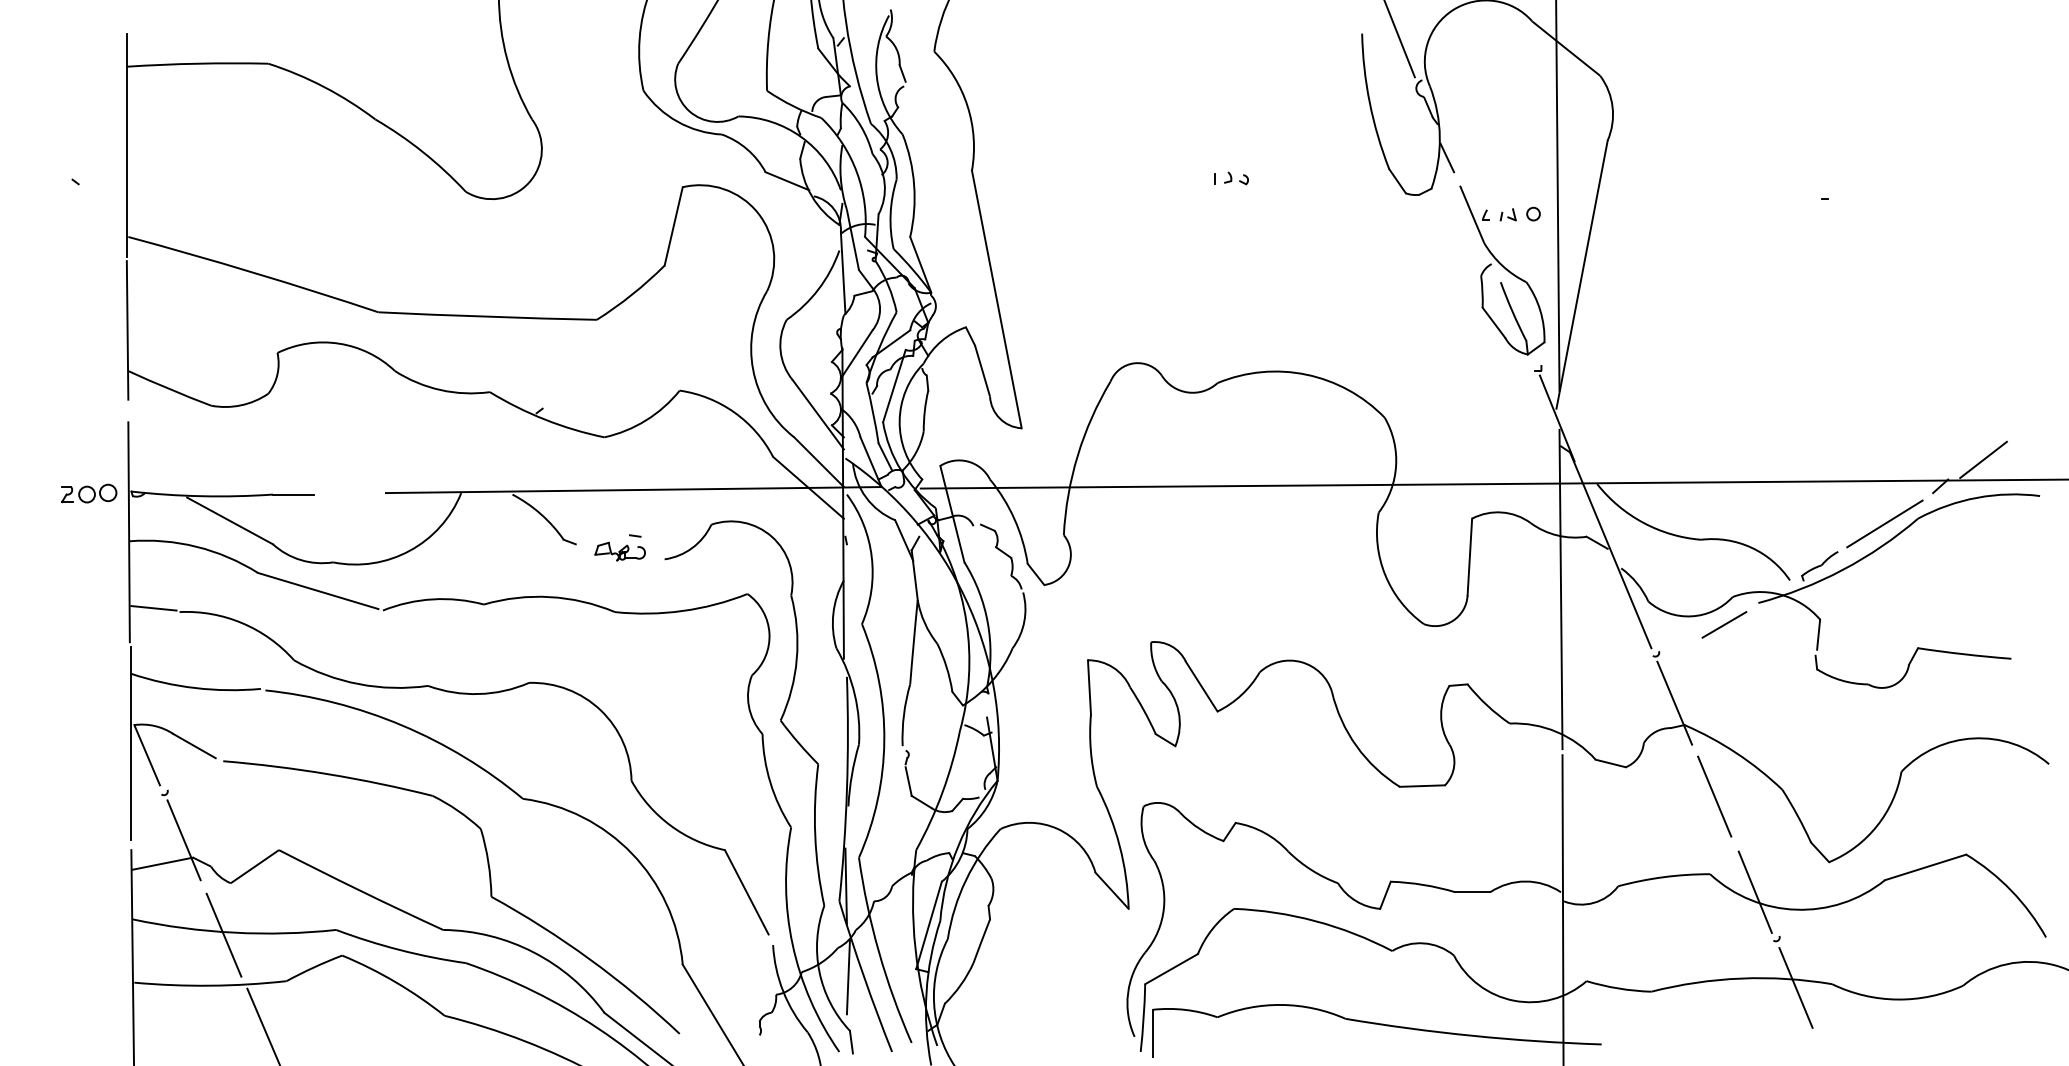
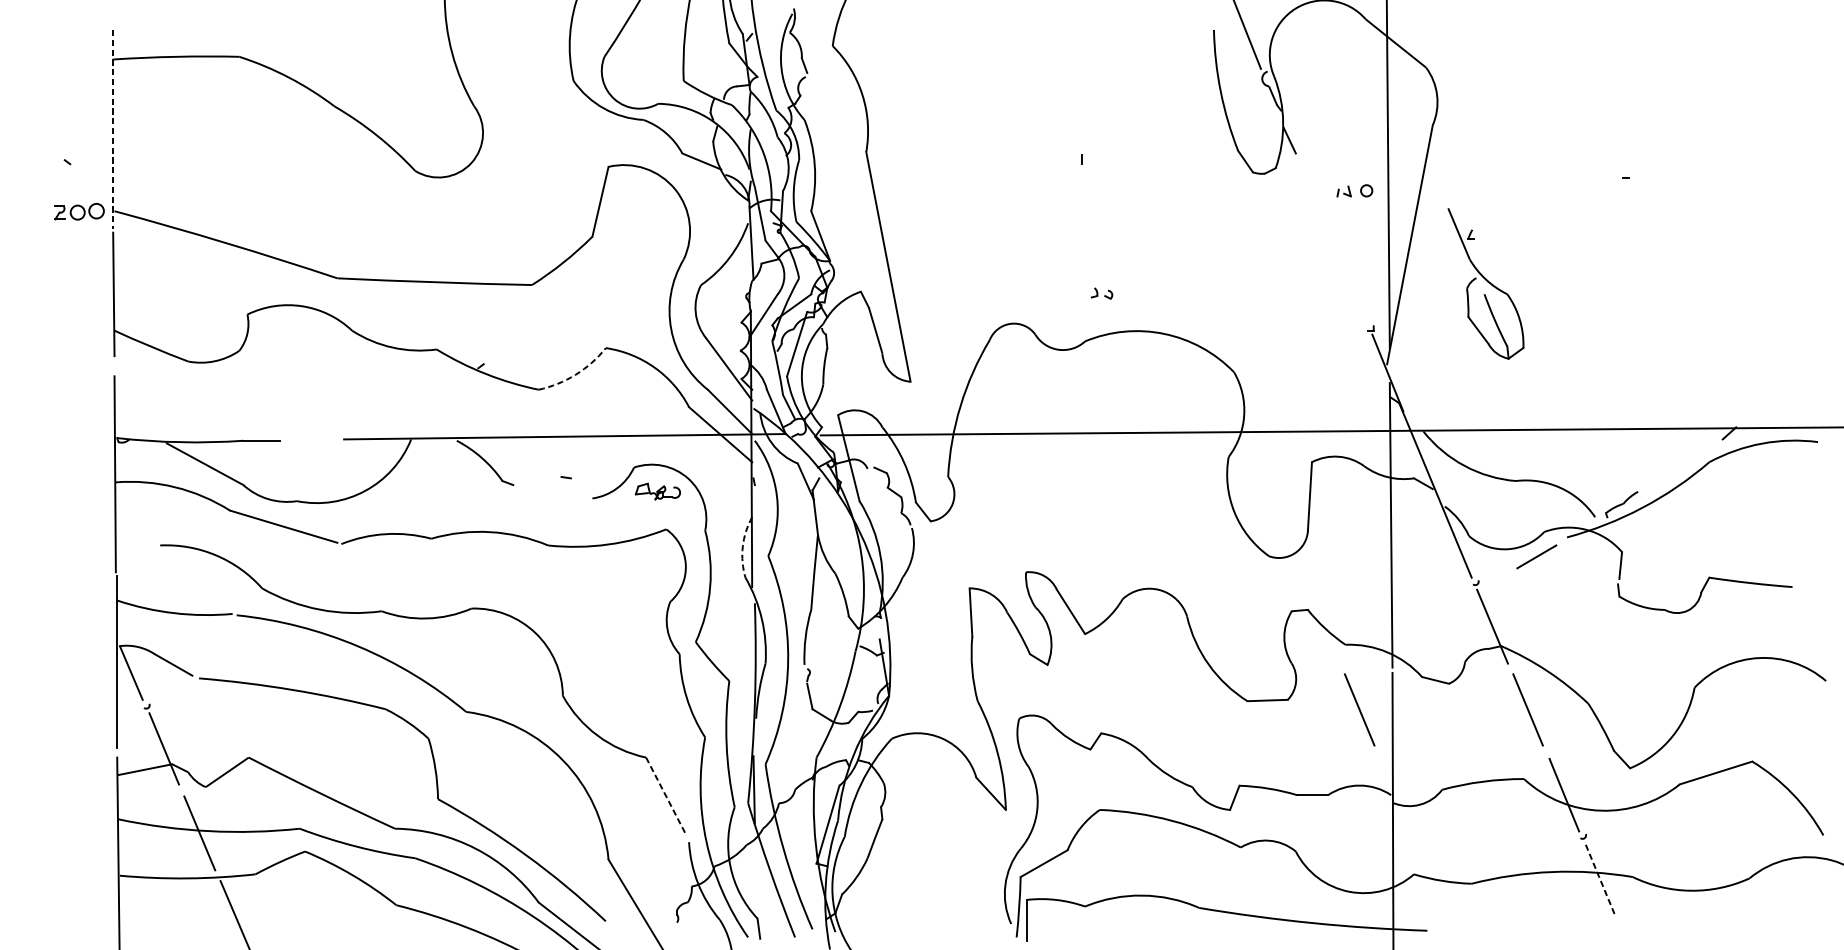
line: (126, 145) -> (112, 129), solid -> dashed
part: (1236, 178) -> (1102, 293), moved
part: (1502, 270) -> (1486, 283), moved
arc: (646, 420) -> (576, 374), solid -> dashed
line: (1983, 459) -> (1767, 409), removed
part: (89, 493) -> (79, 211), moved
line: (1884, 523) -> (1679, 466), removed
part: (619, 551) -> (657, 491), moved
line: (153, 608) -> (136, 542), removed
arc: (833, 613) -> (742, 546), solid -> dashed
line: (1525, 796) -> (1359, 709), added
line: (746, 892) -> (665, 795), solid -> dashed
line: (847, 977) -> (755, 871), removed
line: (1796, 988) -> (1601, 880), solid -> dashed

